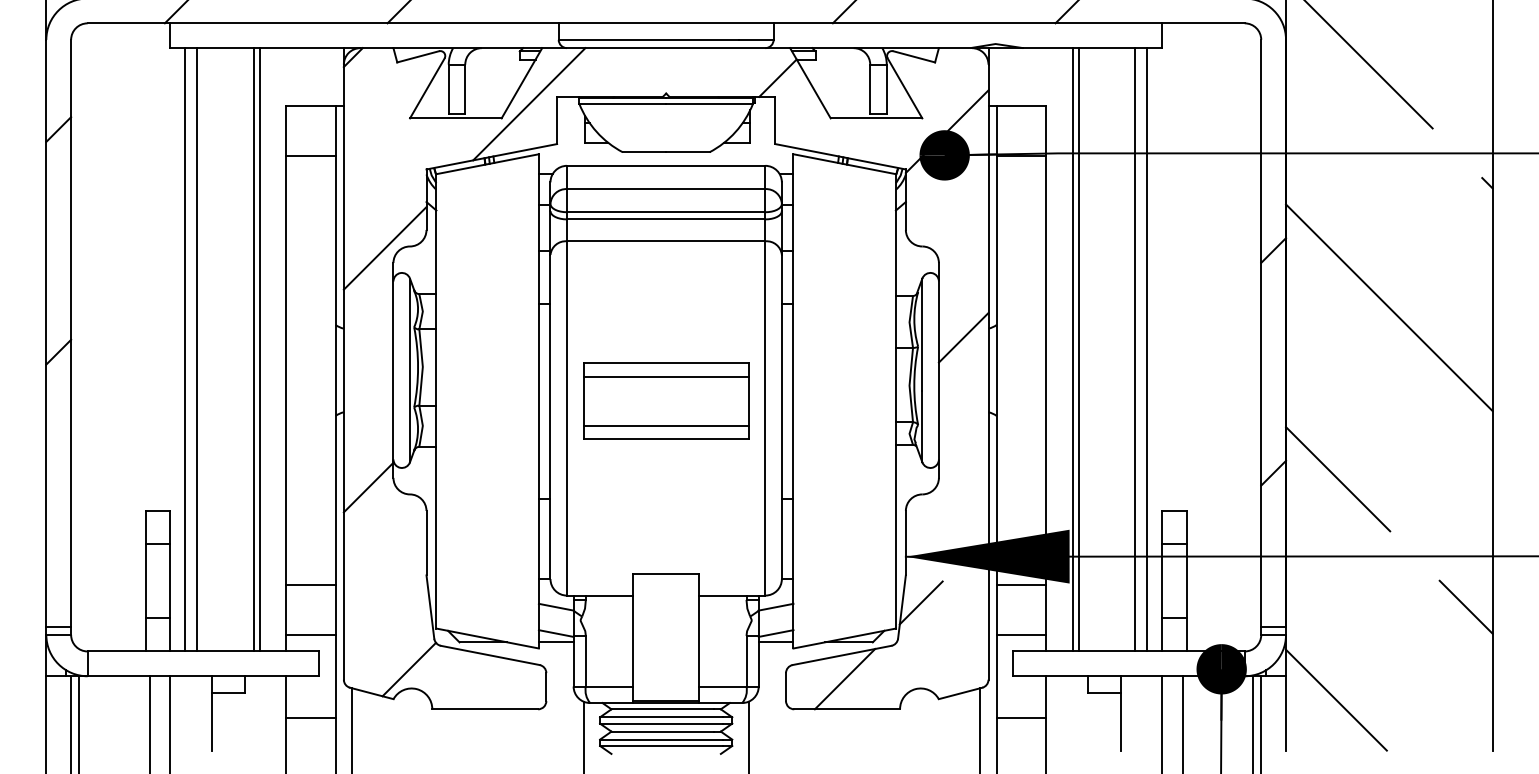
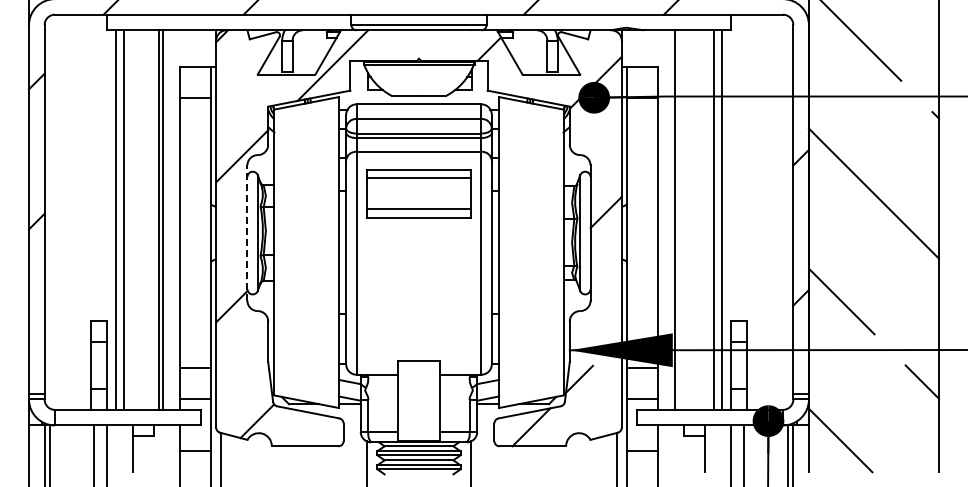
line: (1078, 348) -> (678, 219), removed
line: (393, 371) -> (247, 233), solid -> dashed
part: (665, 401) -> (418, 193), moved

